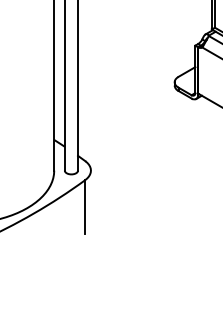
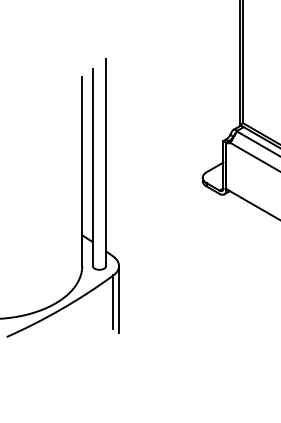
line: (91, 204) -> (119, 299), added

